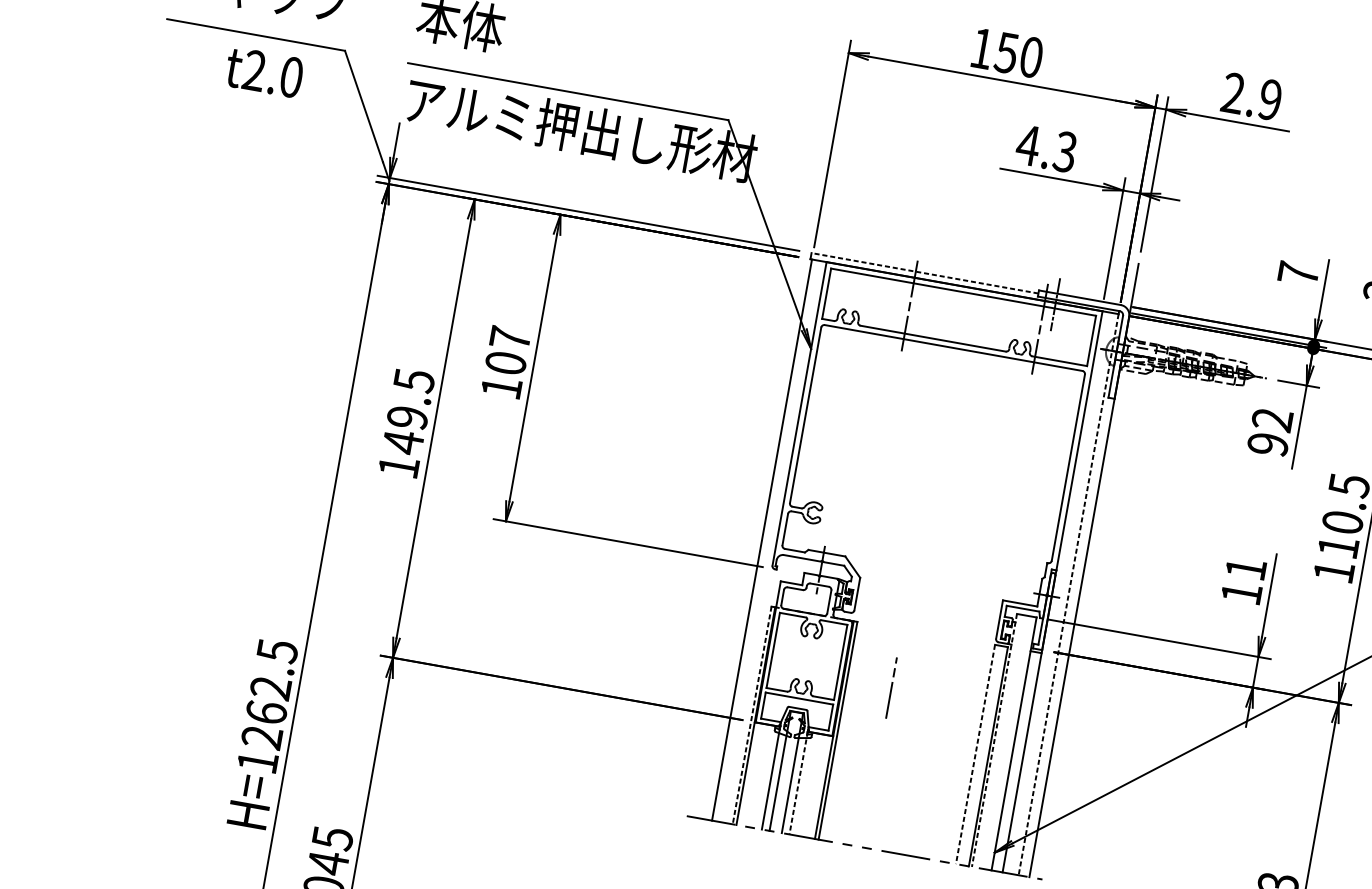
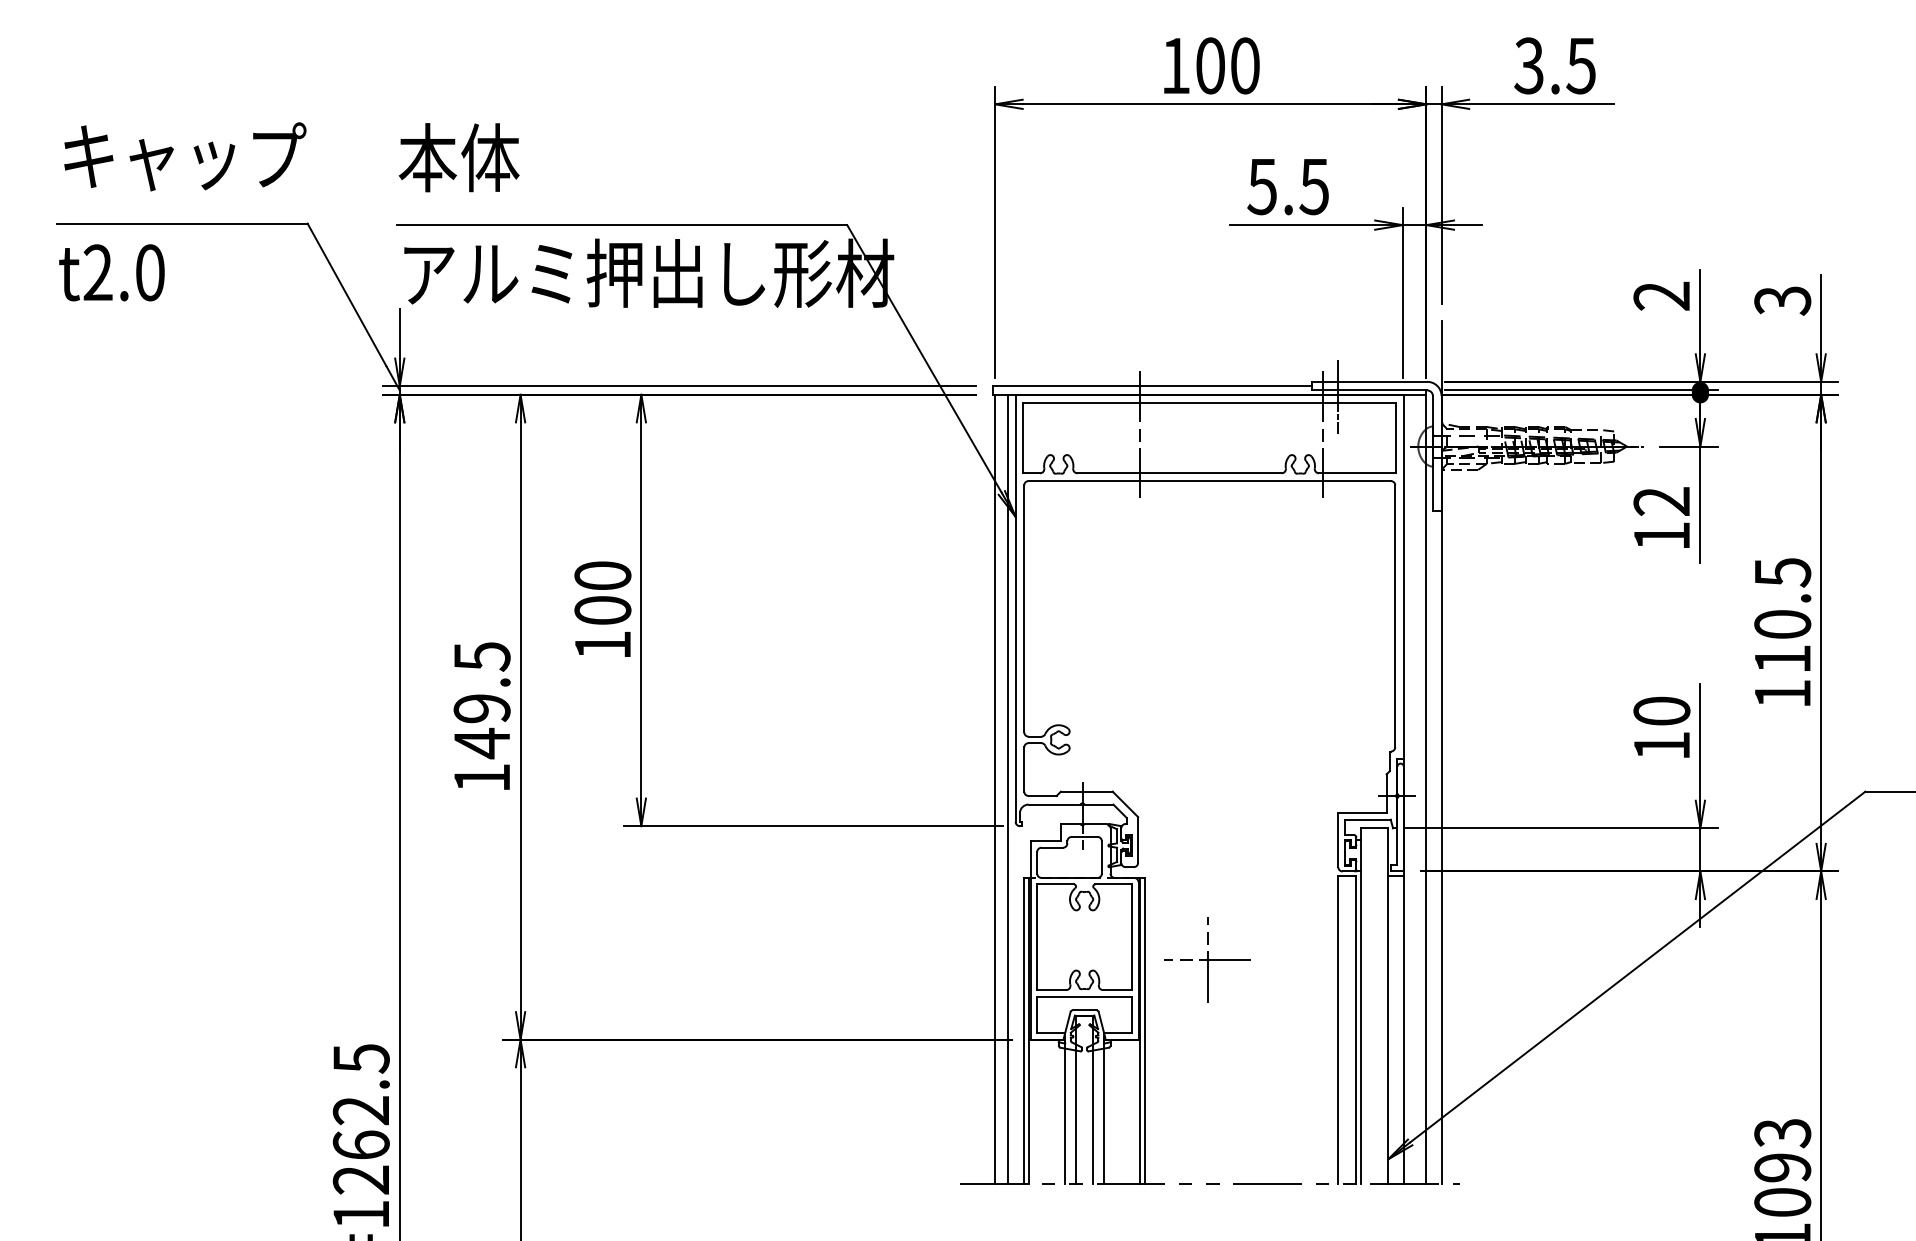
text: (1006, 52) -> (1209, 65), 150 -> 100
text: (264, 72) -> (111, 272), moved
text: (1251, 96) -> (1554, 65), 2.9 -> 3.5
text: (1046, 148) -> (1287, 186), 4.3 -> 5.5
line: (924, 273) -> (1152, 386), dashed -> solid
text: (1298, 273) -> (1661, 295), 7 -> 2
text: (510, 338) -> (602, 575), 107 -> 100
text: (1267, 444) -> (1661, 536), 92 -> 12
line: (771, 541) -> (1008, 789), added
text: (1245, 568) -> (1661, 710), 11 -> 10
line: (1068, 594) -> (1426, 789), dashed -> solid
line: (891, 687) -> (1207, 959), added
line: (752, 715) -> (1024, 1031), dashed -> solid
line: (994, 740) -> (1360, 1006), dashed -> solid
line: (975, 754) -> (1338, 1030), dashed -> solid
line: (798, 783) -> (1104, 1112), dashed -> solid

